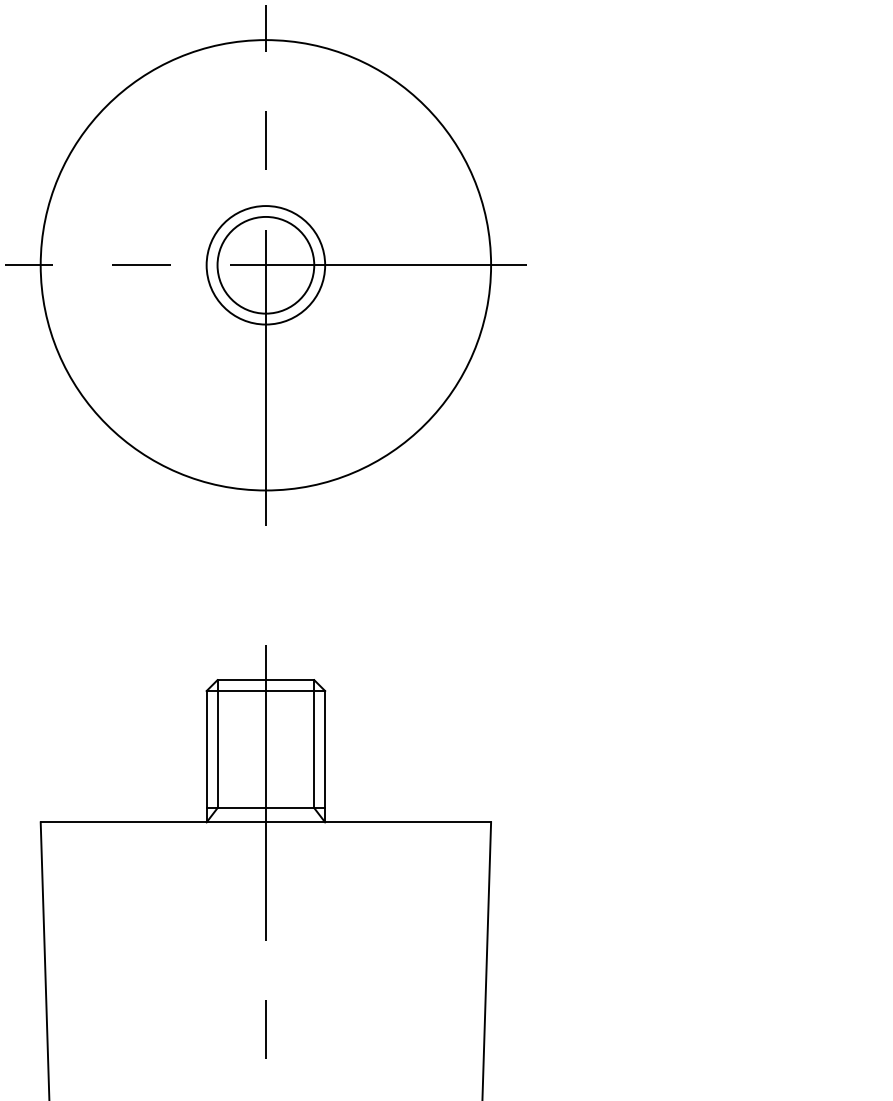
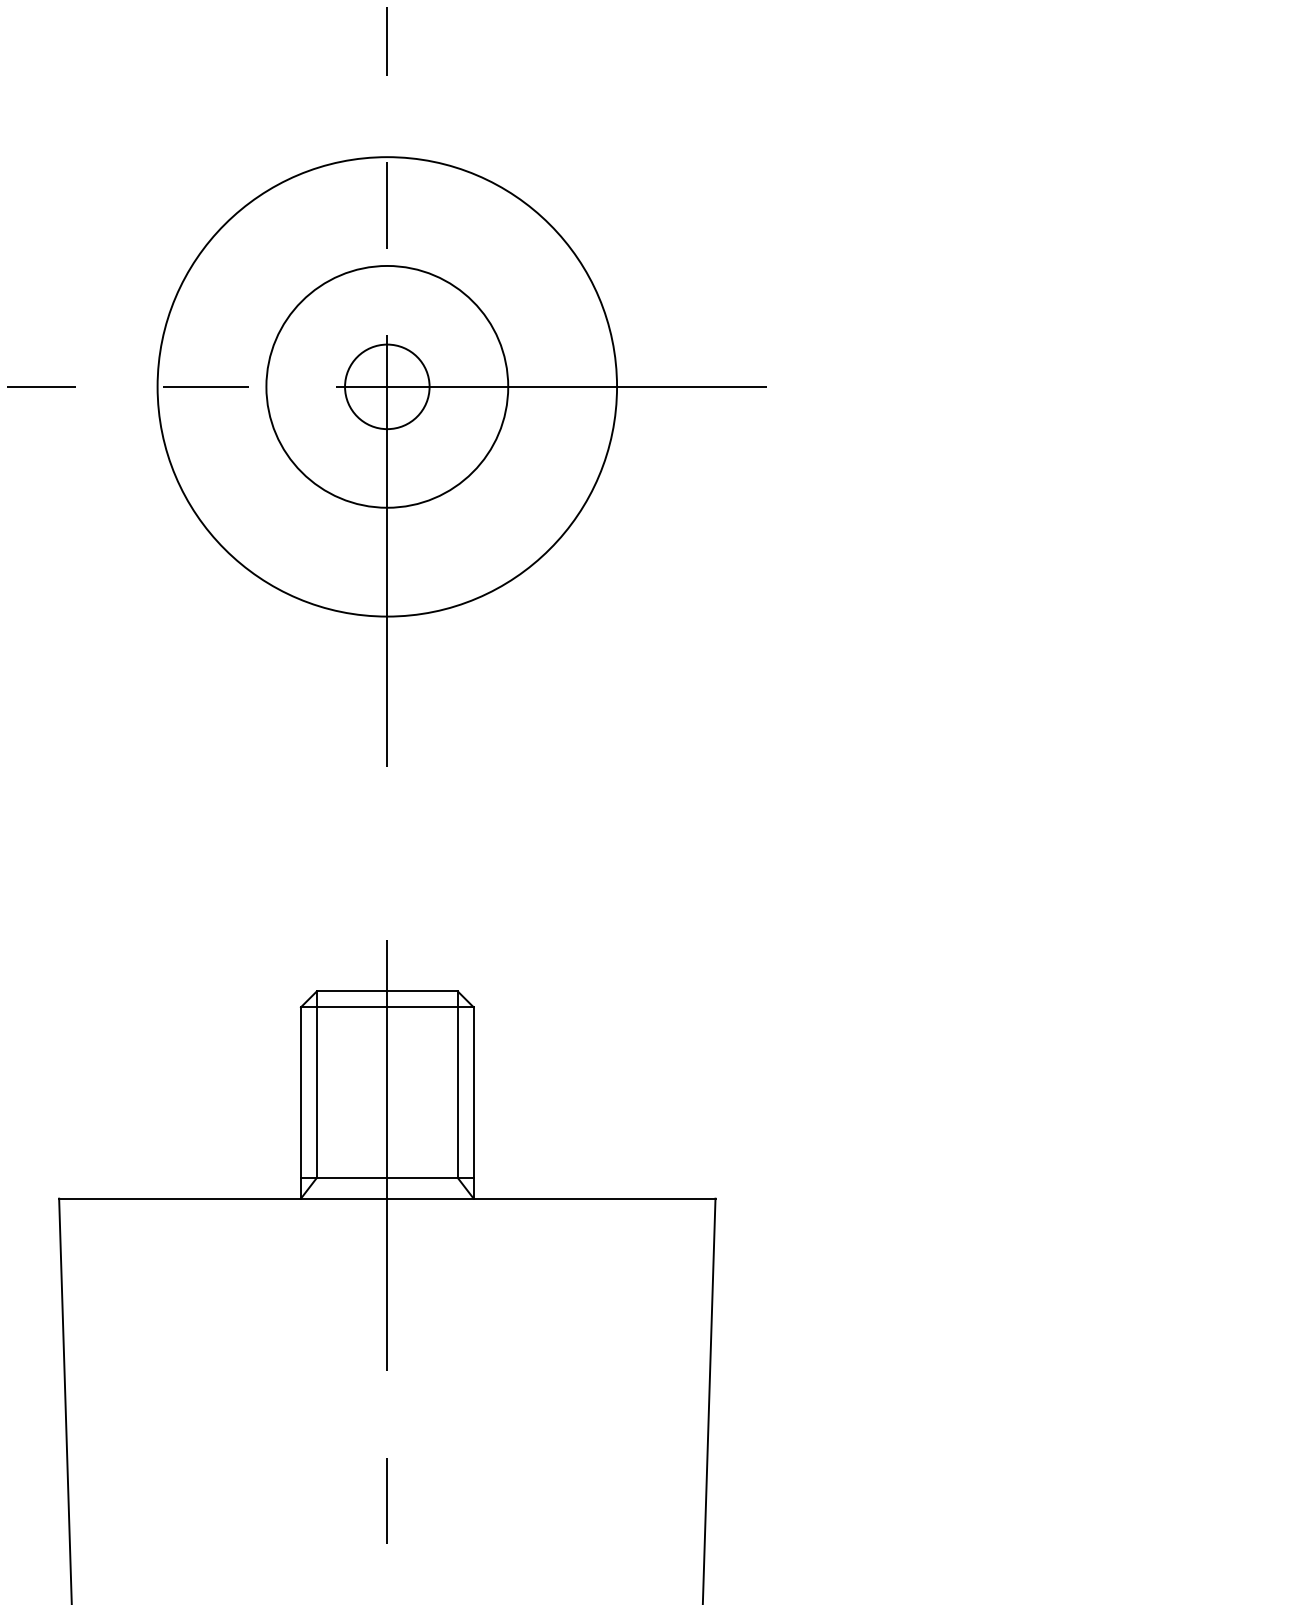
circle: (265, 264) -> (386, 385), size x0.6
circle: (265, 265) -> (386, 387), size x0.7
circle: (265, 265) -> (386, 387), size x1.4

